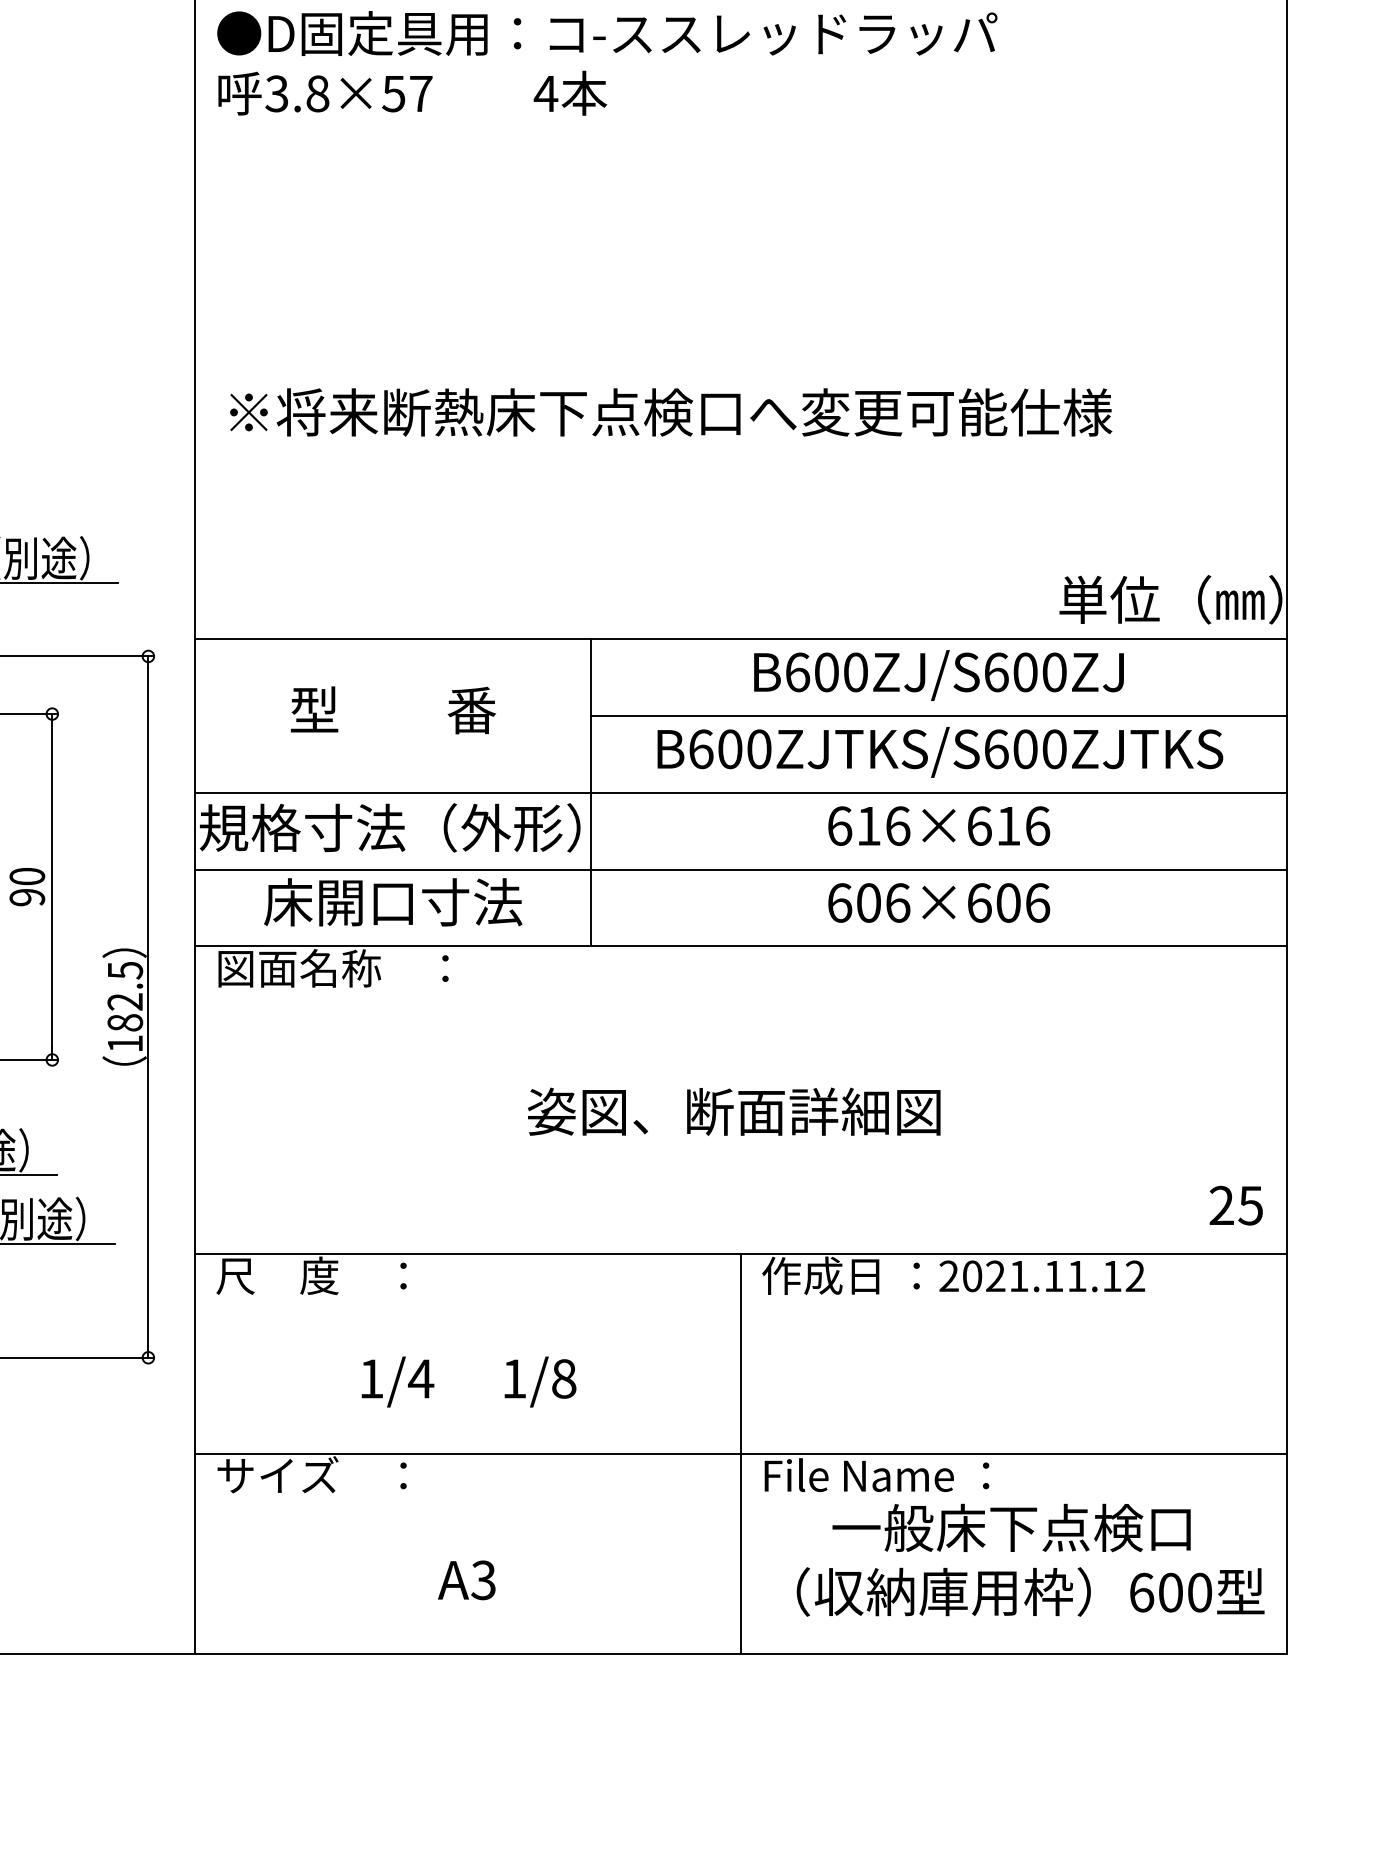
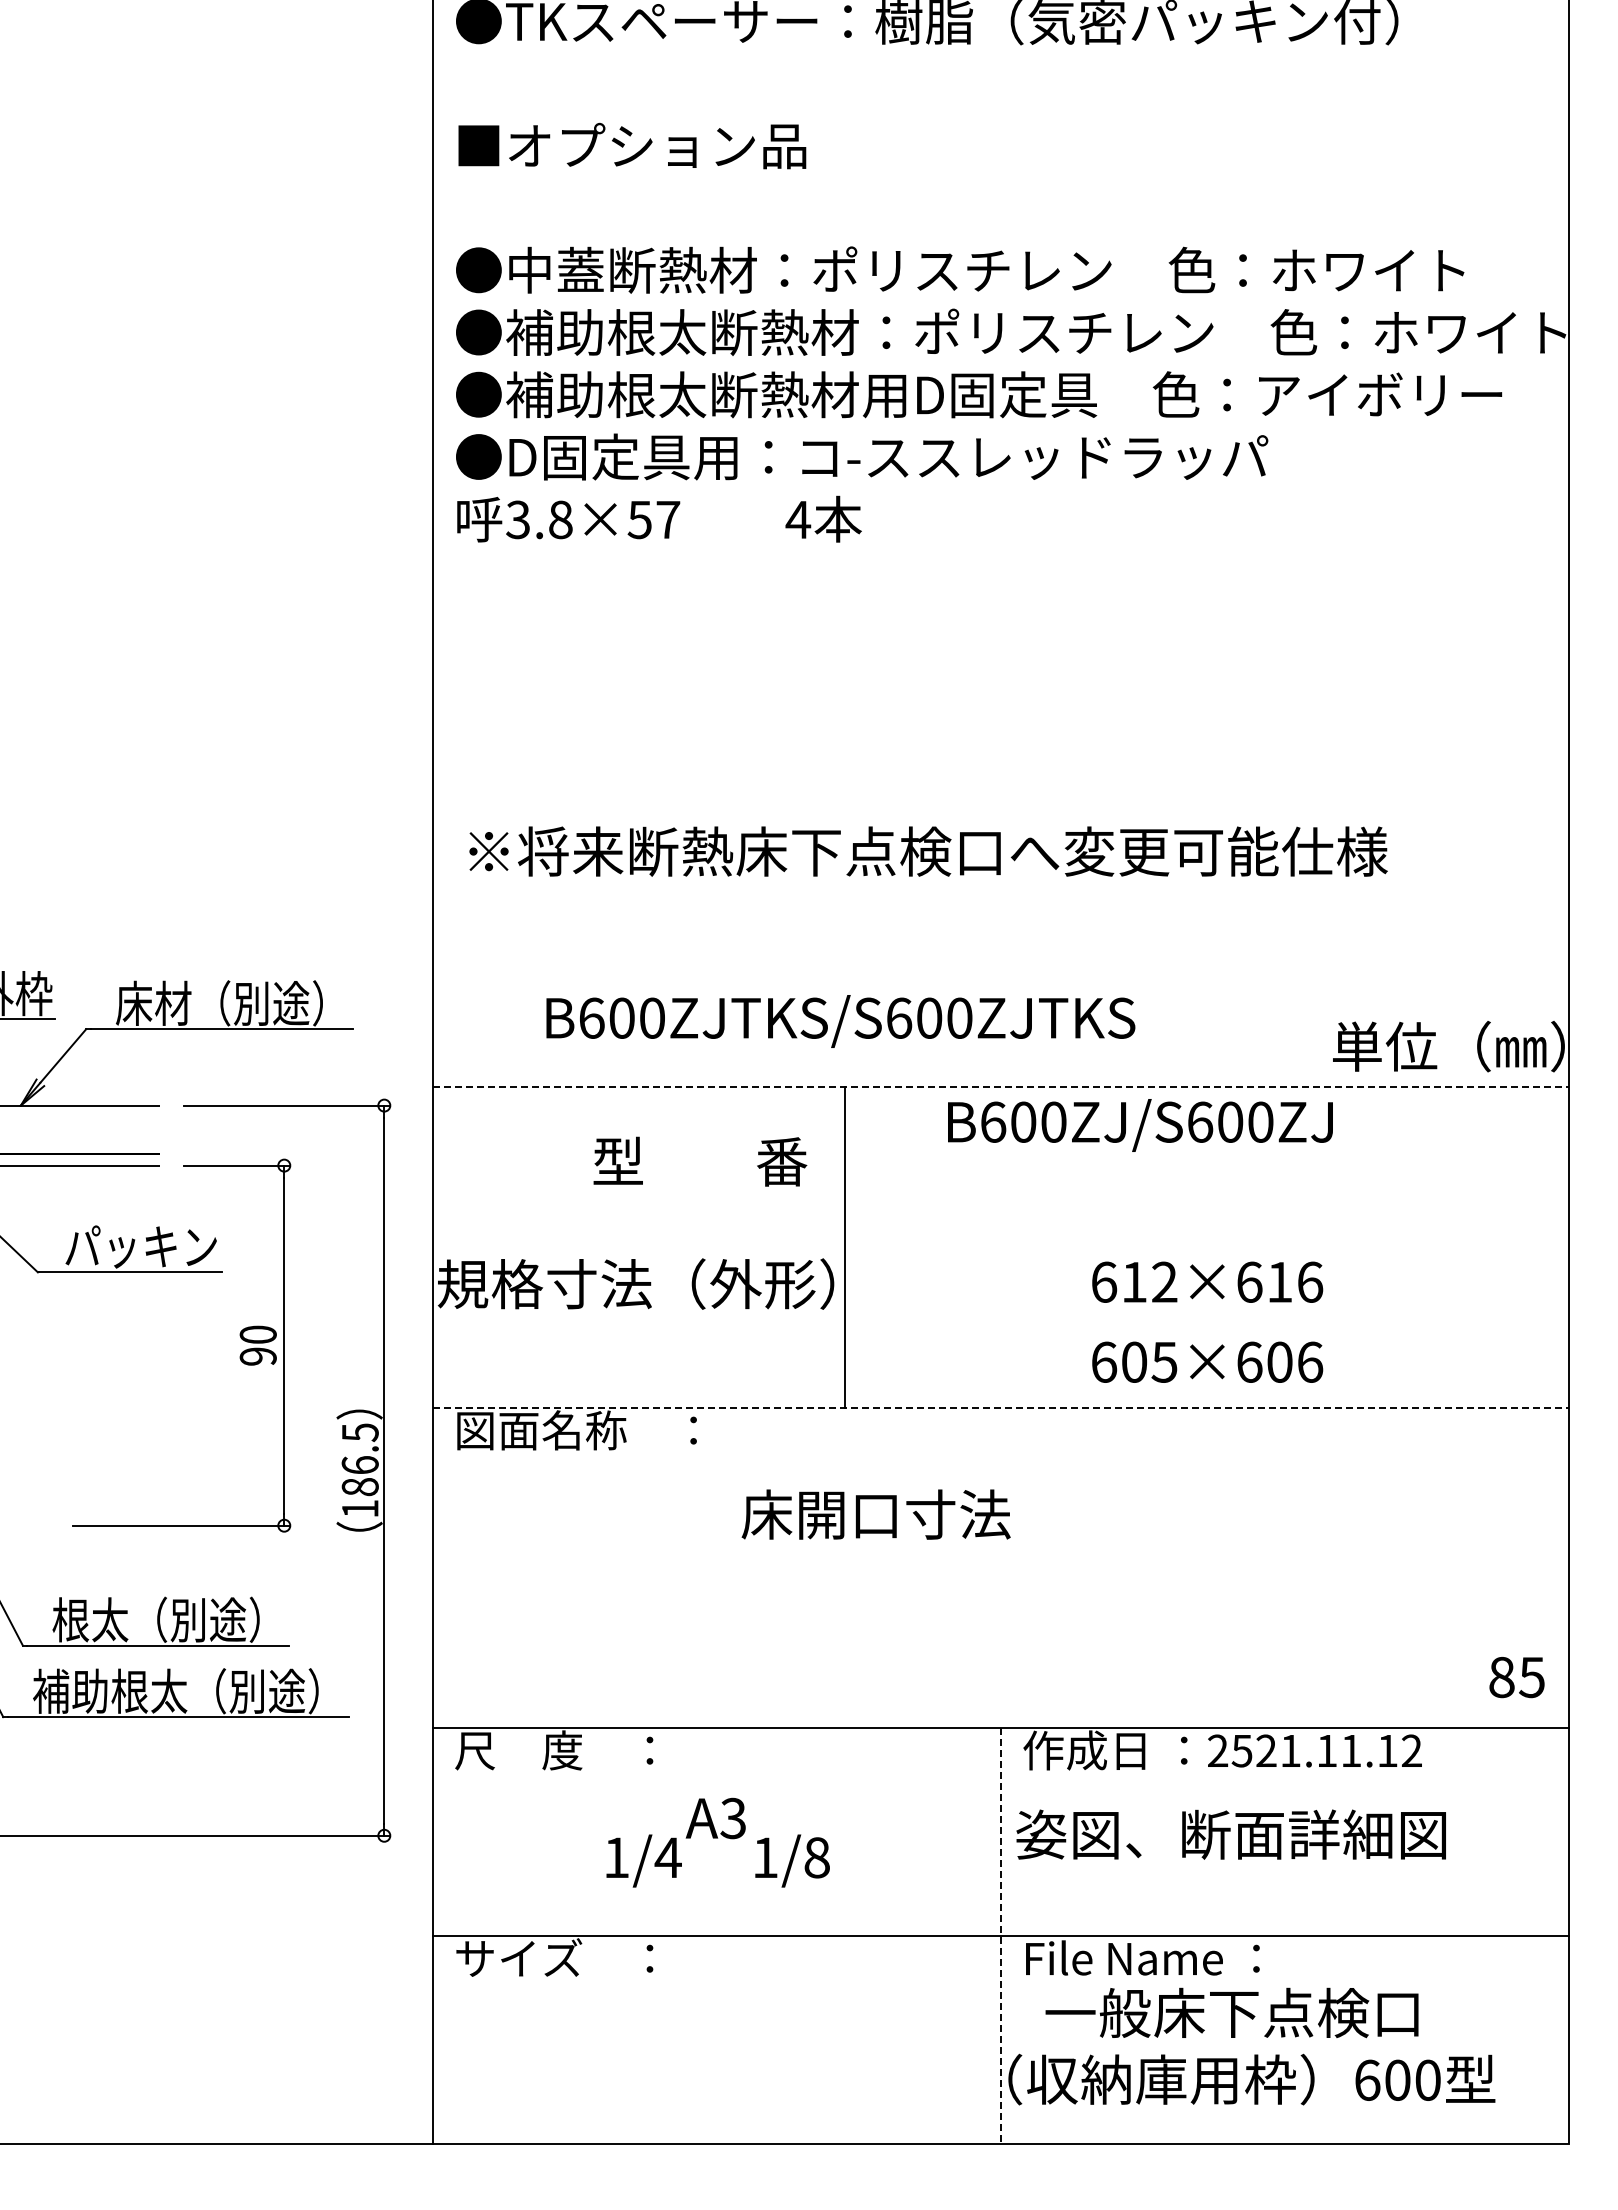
line: (741, 639) -> (1001, 1087), solid -> dashed
text: (939, 675) -> (1140, 1125), moved
text: (393, 710) -> (700, 1161), moved
line: (939, 715) -> (1207, 1167), removed
text: (940, 752) -> (840, 1021), moved
line: (741, 792) -> (1001, 1247), removed
text: (897, 825) -> (1164, 1281), 616×616 -> 612×616
line: (741, 869) -> (1001, 1327), removed
text: (392, 902) -> (875, 1514), moved
text: (897, 902) -> (1164, 1361), 606×606 -> 605×606
line: (741, 946) -> (1001, 1407), solid -> dashed
text: (124, 1002) -> (359, 1465), 182.5 -> 186.5
text: (733, 1111) -> (1230, 1834), moved
text: (1221, 1205) -> (1501, 1677), 25 -> 85
text: (971, 1275) -> (1241, 1750), 2021.11.12 -> 2521.11.12
line: (741, 1454) -> (1001, 1936), solid -> dashed
text: (1030, 1560) -> (1251, 2046), moved
text: (466, 1580) -> (715, 1818), moved

